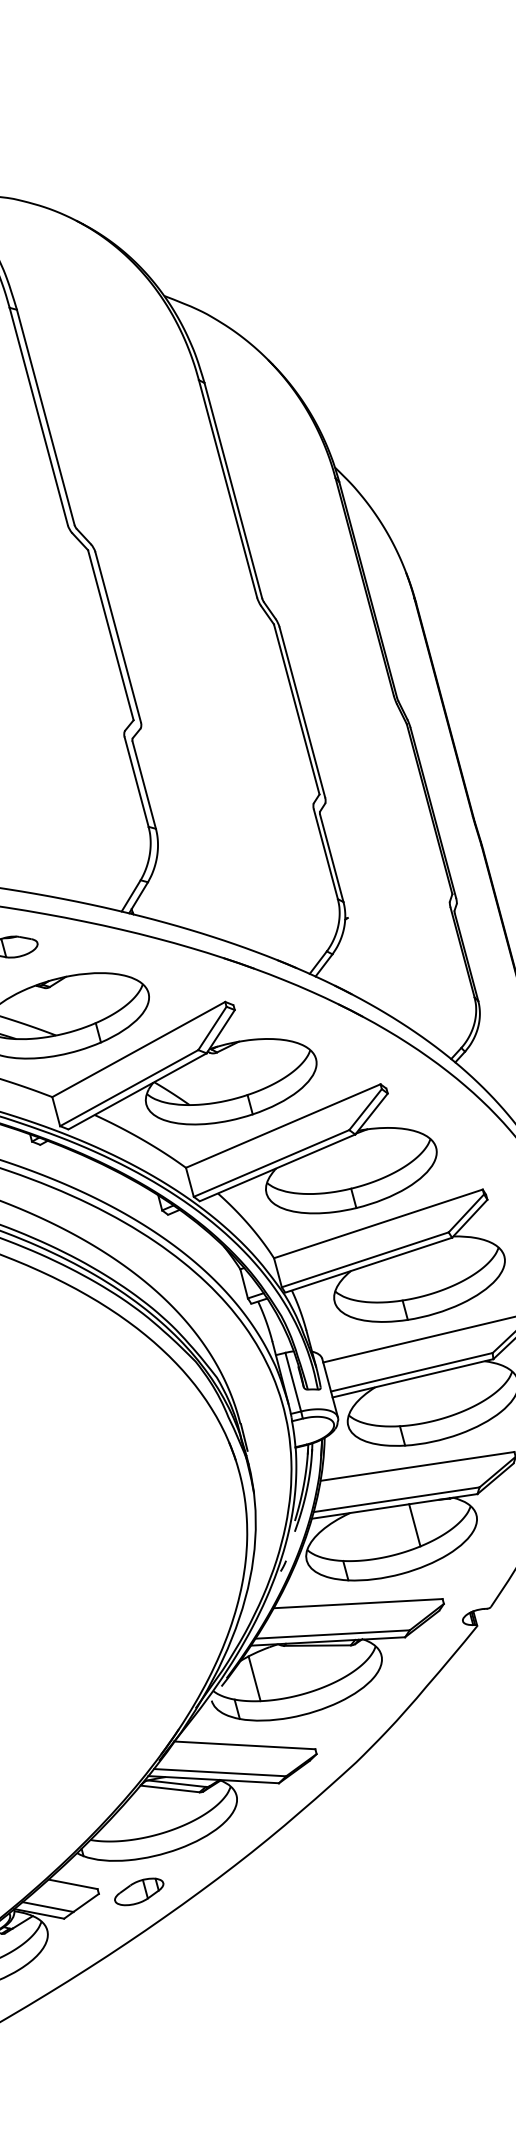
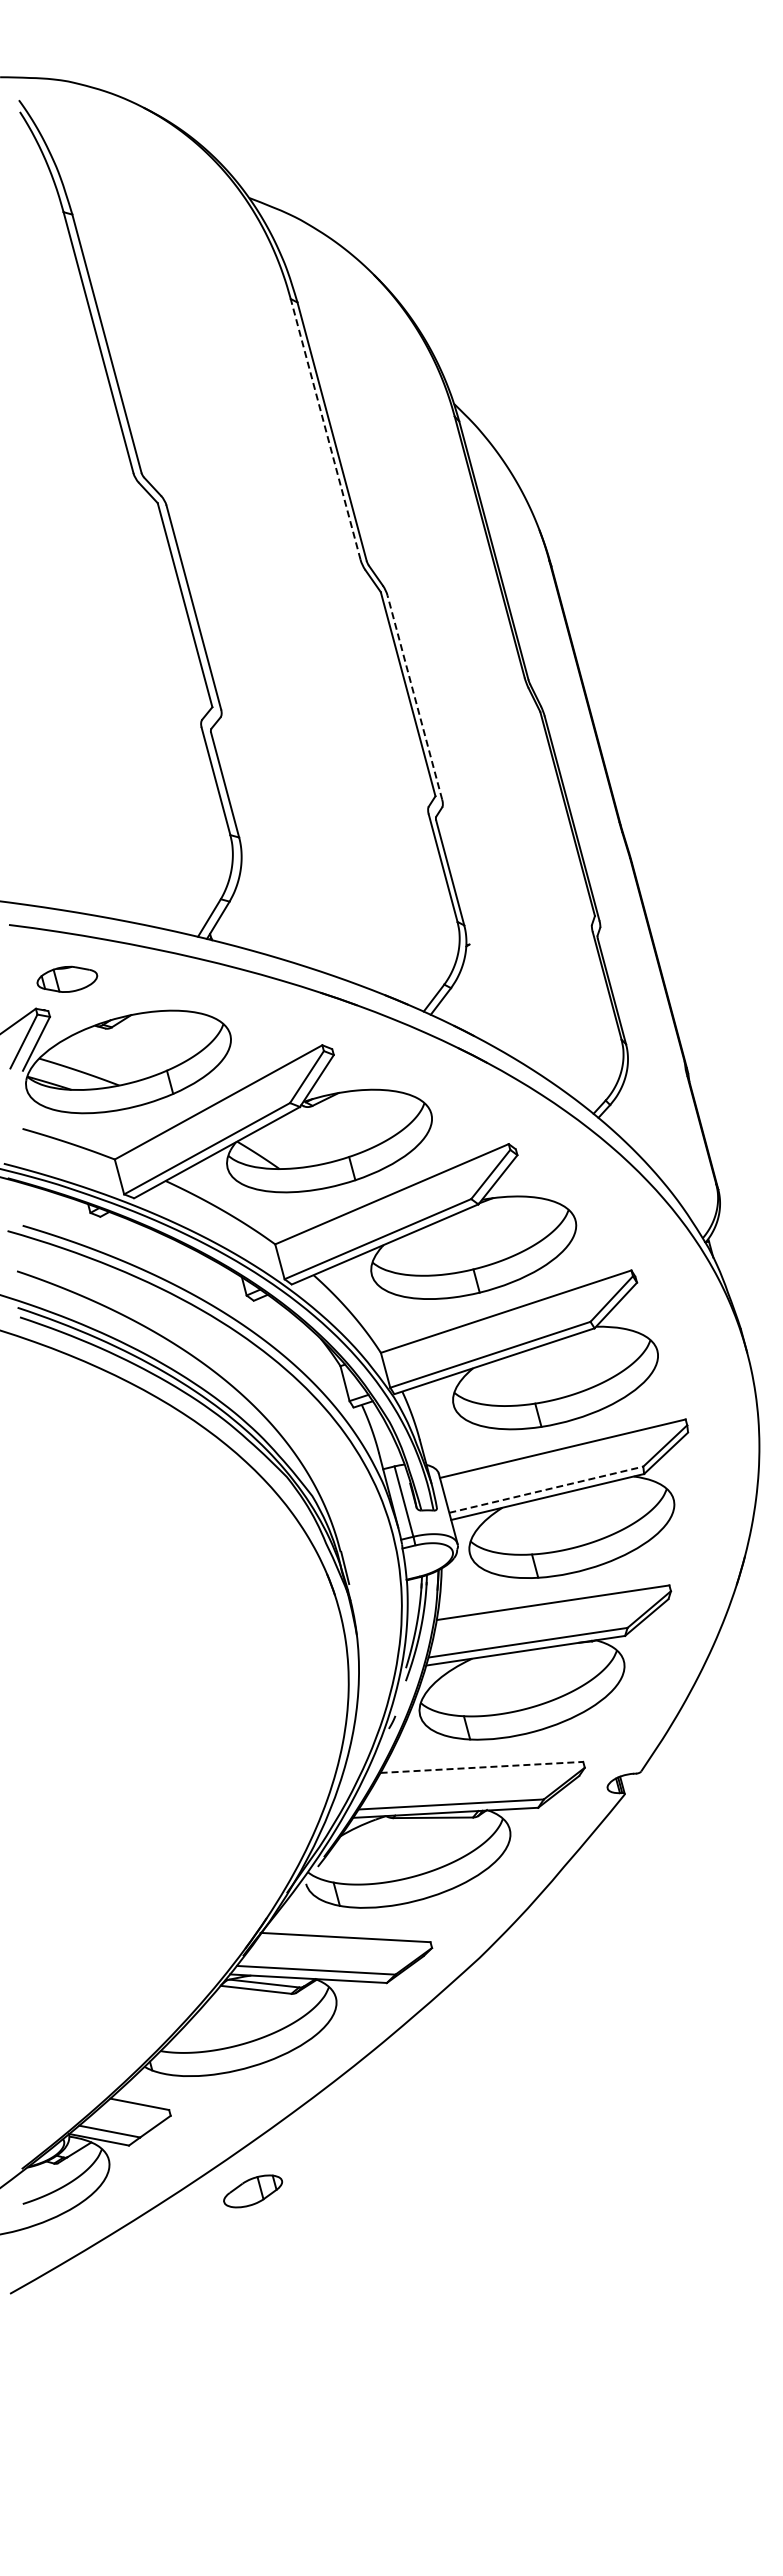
line: (227, 488) -> (325, 428), solid -> dashed
line: (302, 712) -> (414, 697), solid -> dashed
line: (412, 1372) -> (546, 1489), solid -> dashed
line: (414, 1525) -> (549, 1673), removed
line: (358, 1603) -> (482, 1767), solid -> dashed
line: (254, 1678) -> (357, 1857), removed
part: (138, 1891) -> (252, 2191), moved

